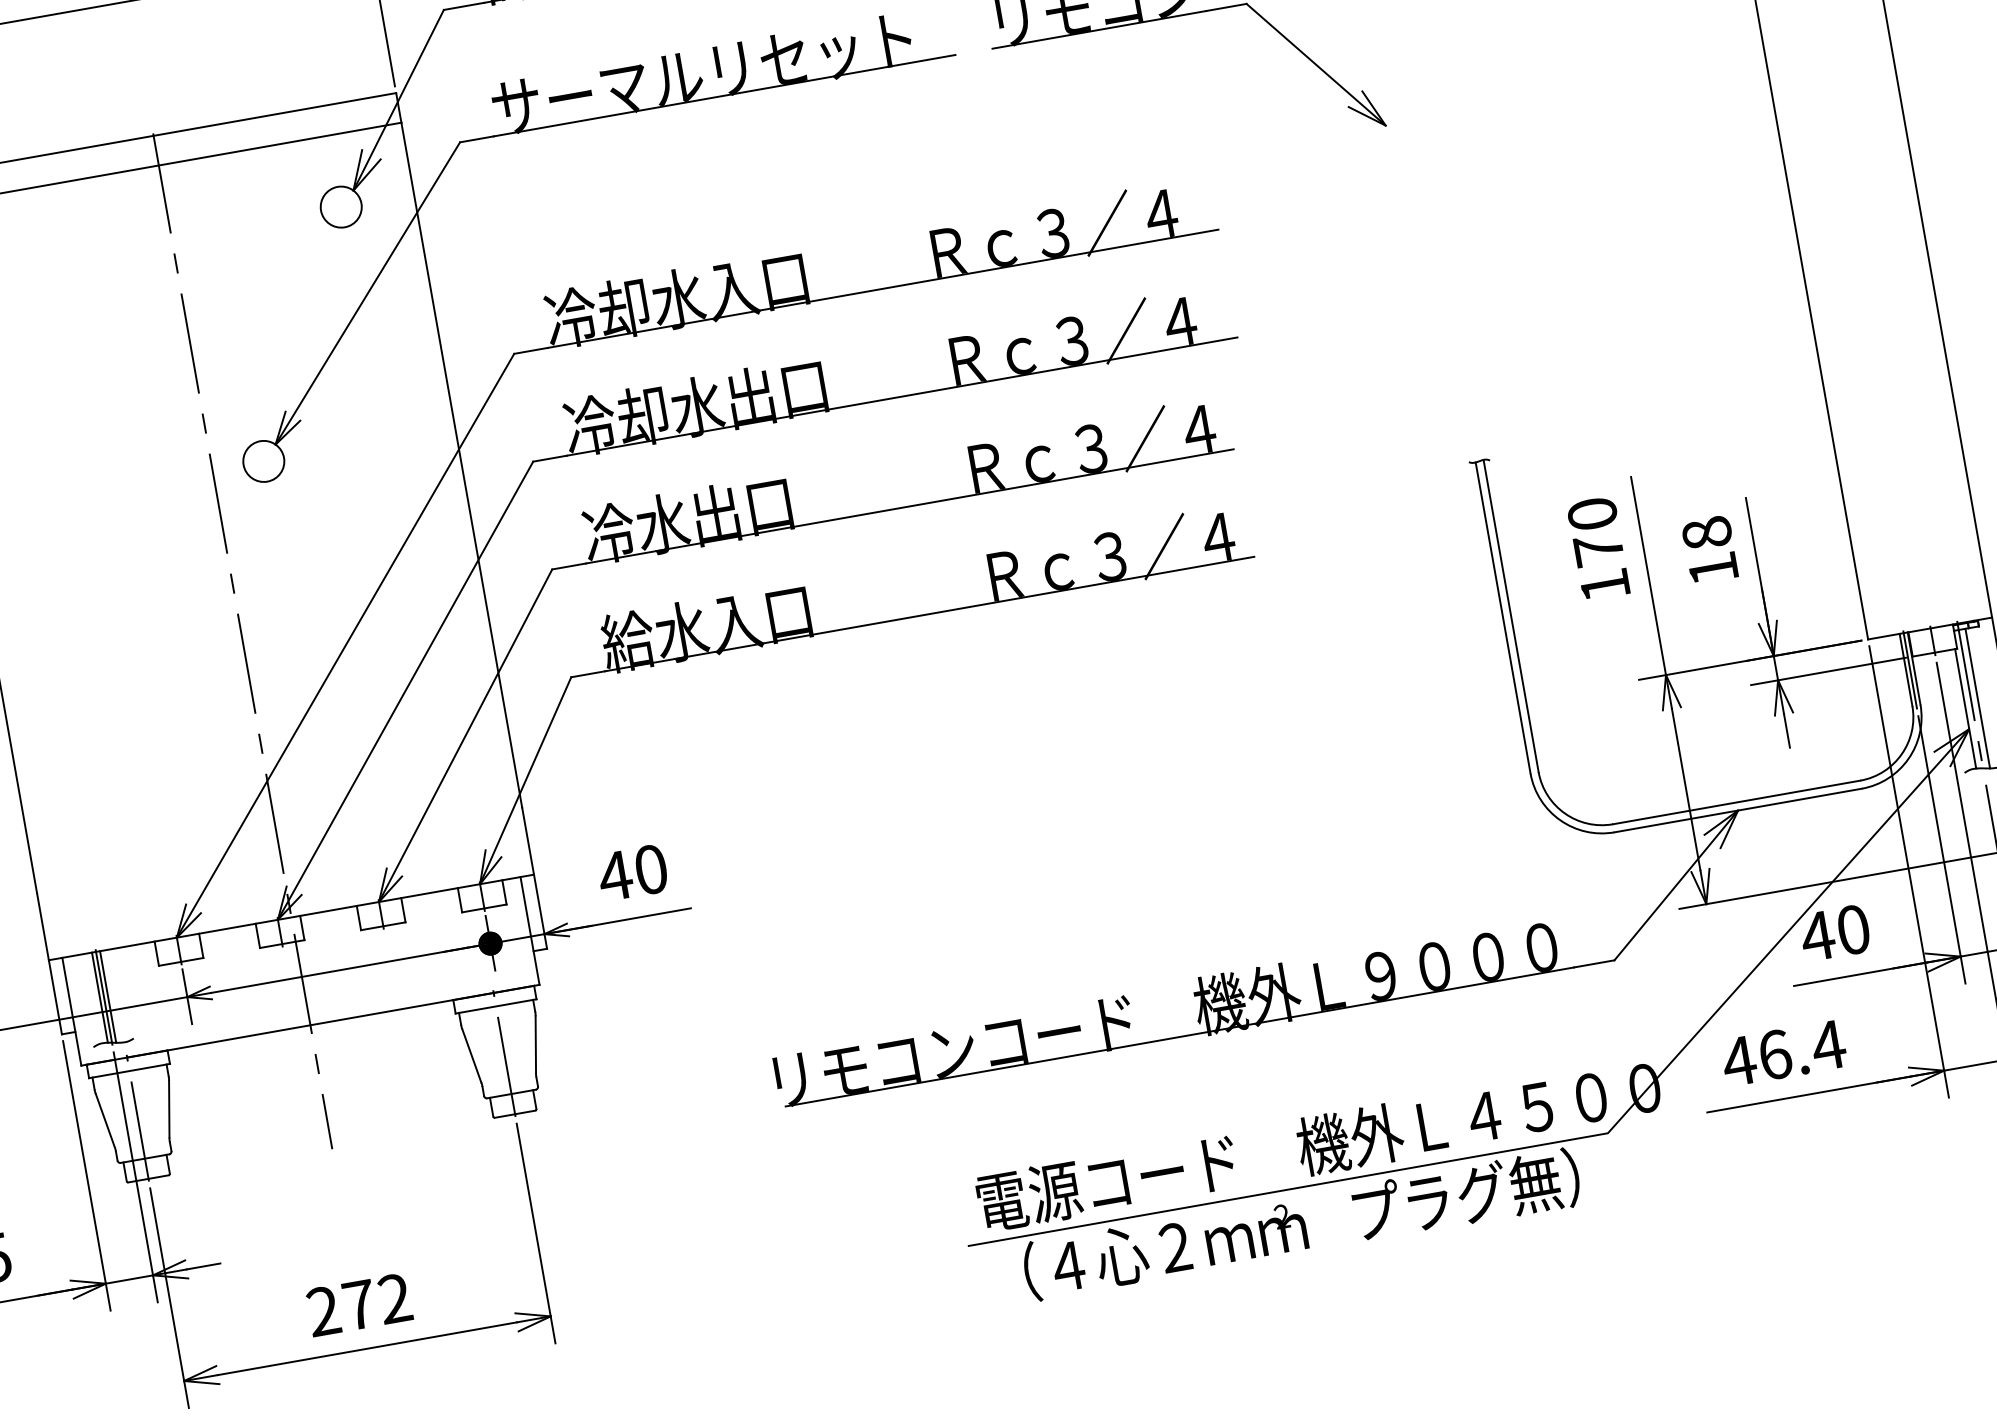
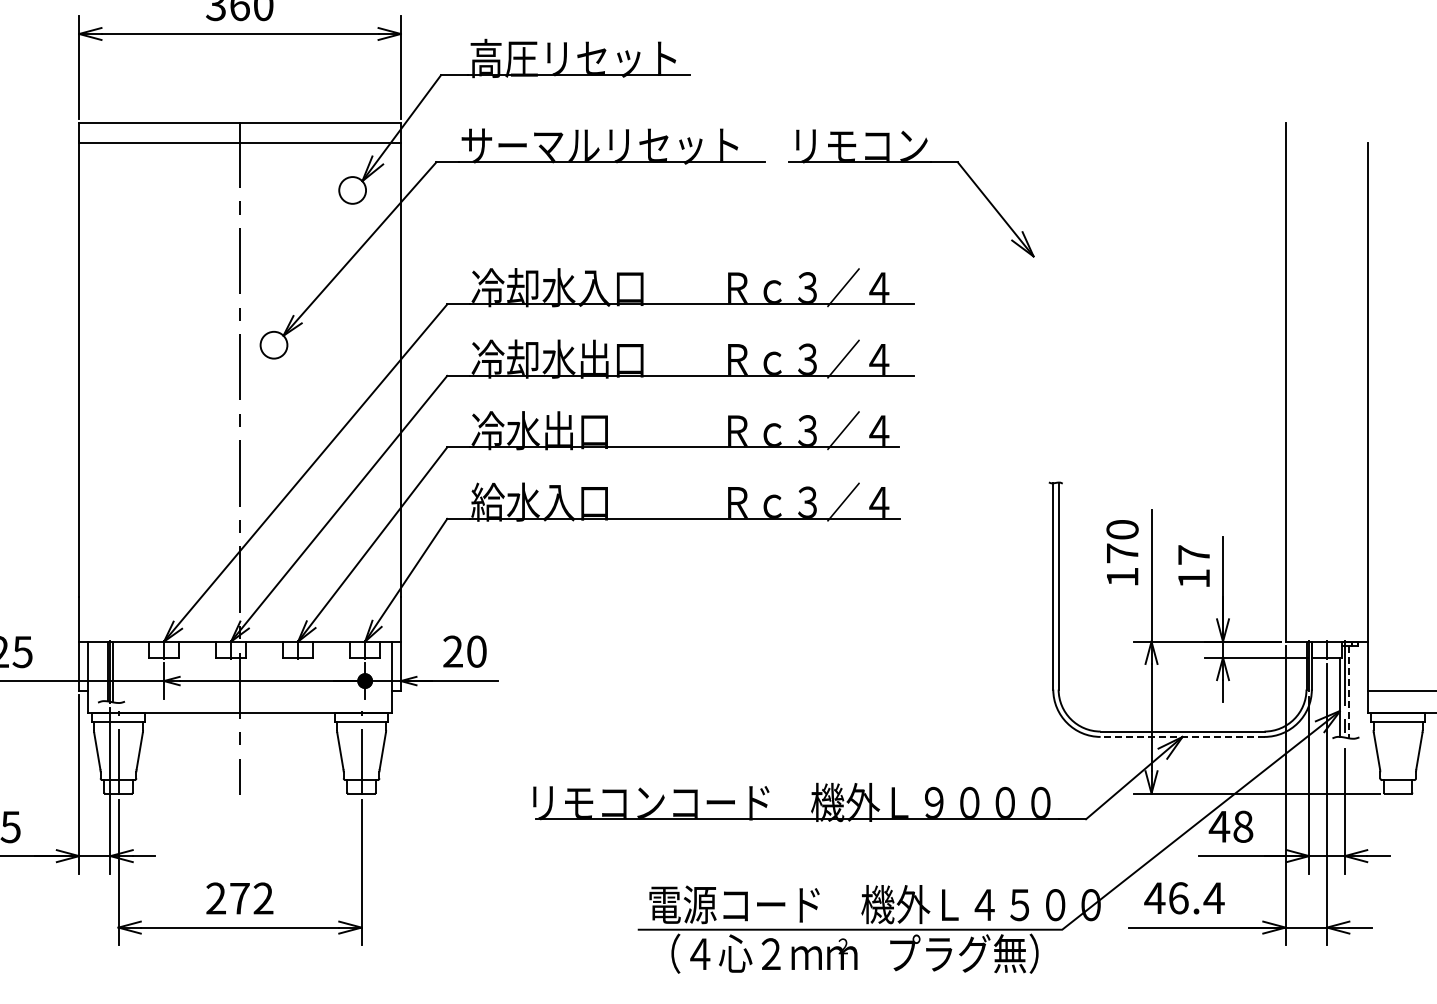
text: (1707, 532) -> (1194, 554), 18 -> 17
line: (1978, 699) -> (1349, 692), solid -> dashed
line: (1737, 809) -> (1182, 736), solid -> dashed
text: (614, 875) -> (452, 651), 40 -> 20
text: (1853, 929) -> (1243, 826), 40 -> 48

